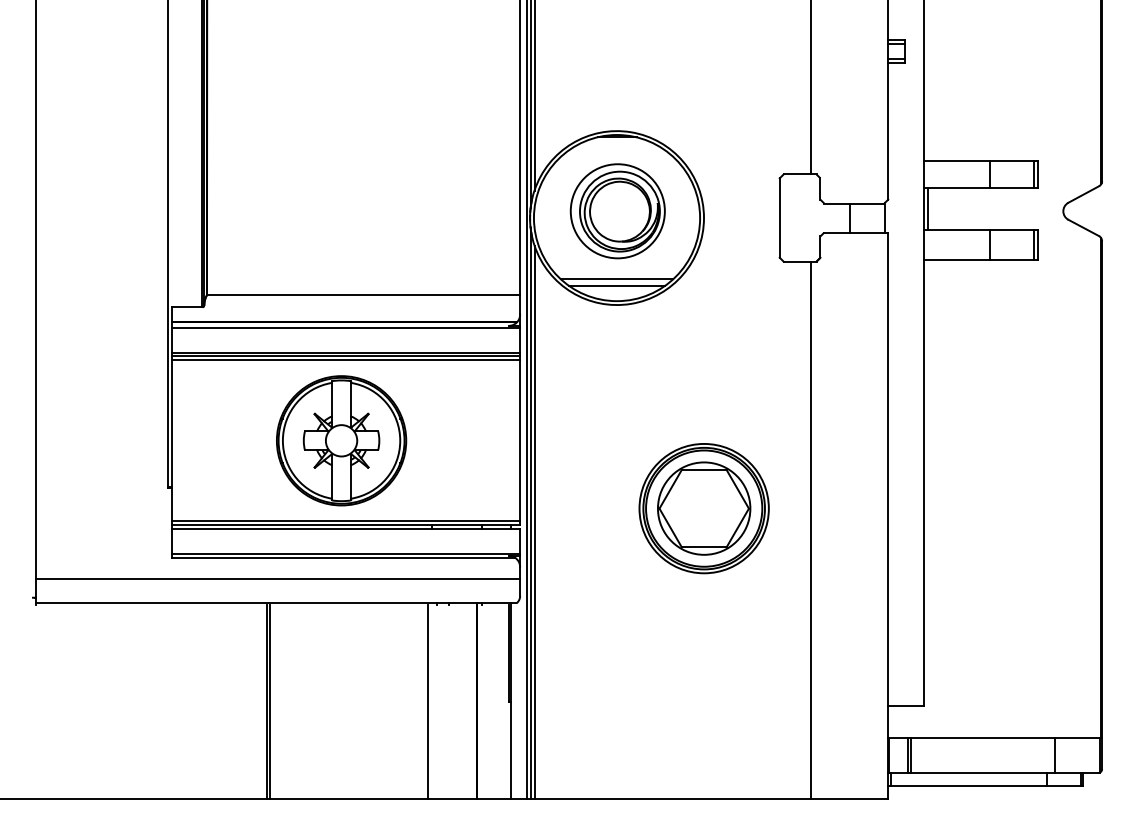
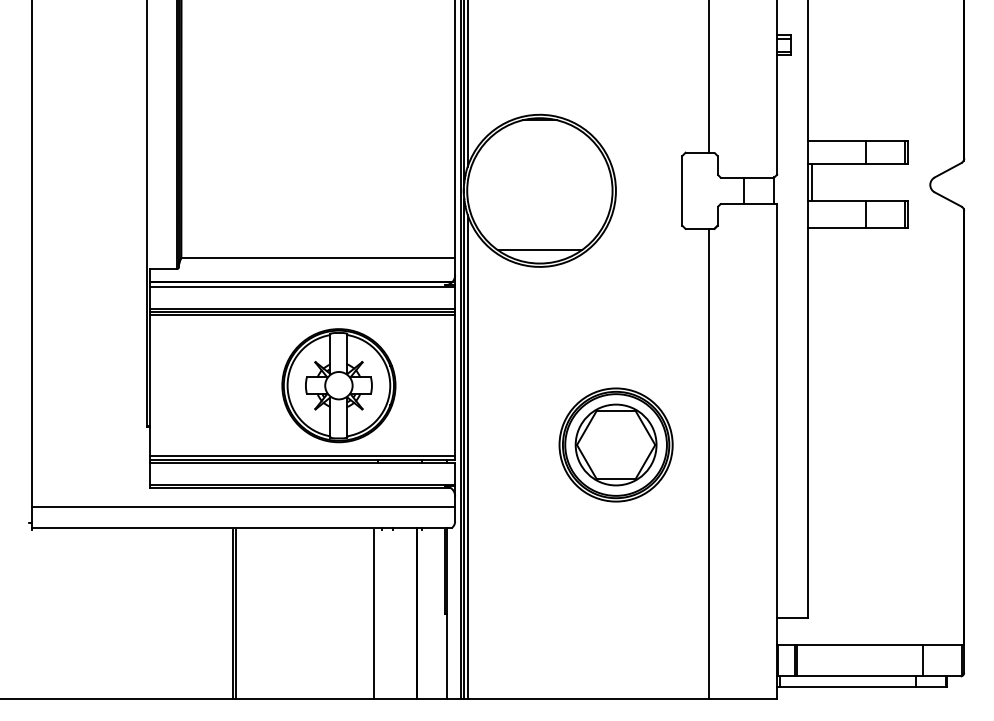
part: (617, 210) -> (540, 184), removed
line: (616, 279) -> (539, 244), removed
part: (341, 440) -> (338, 385), moved

